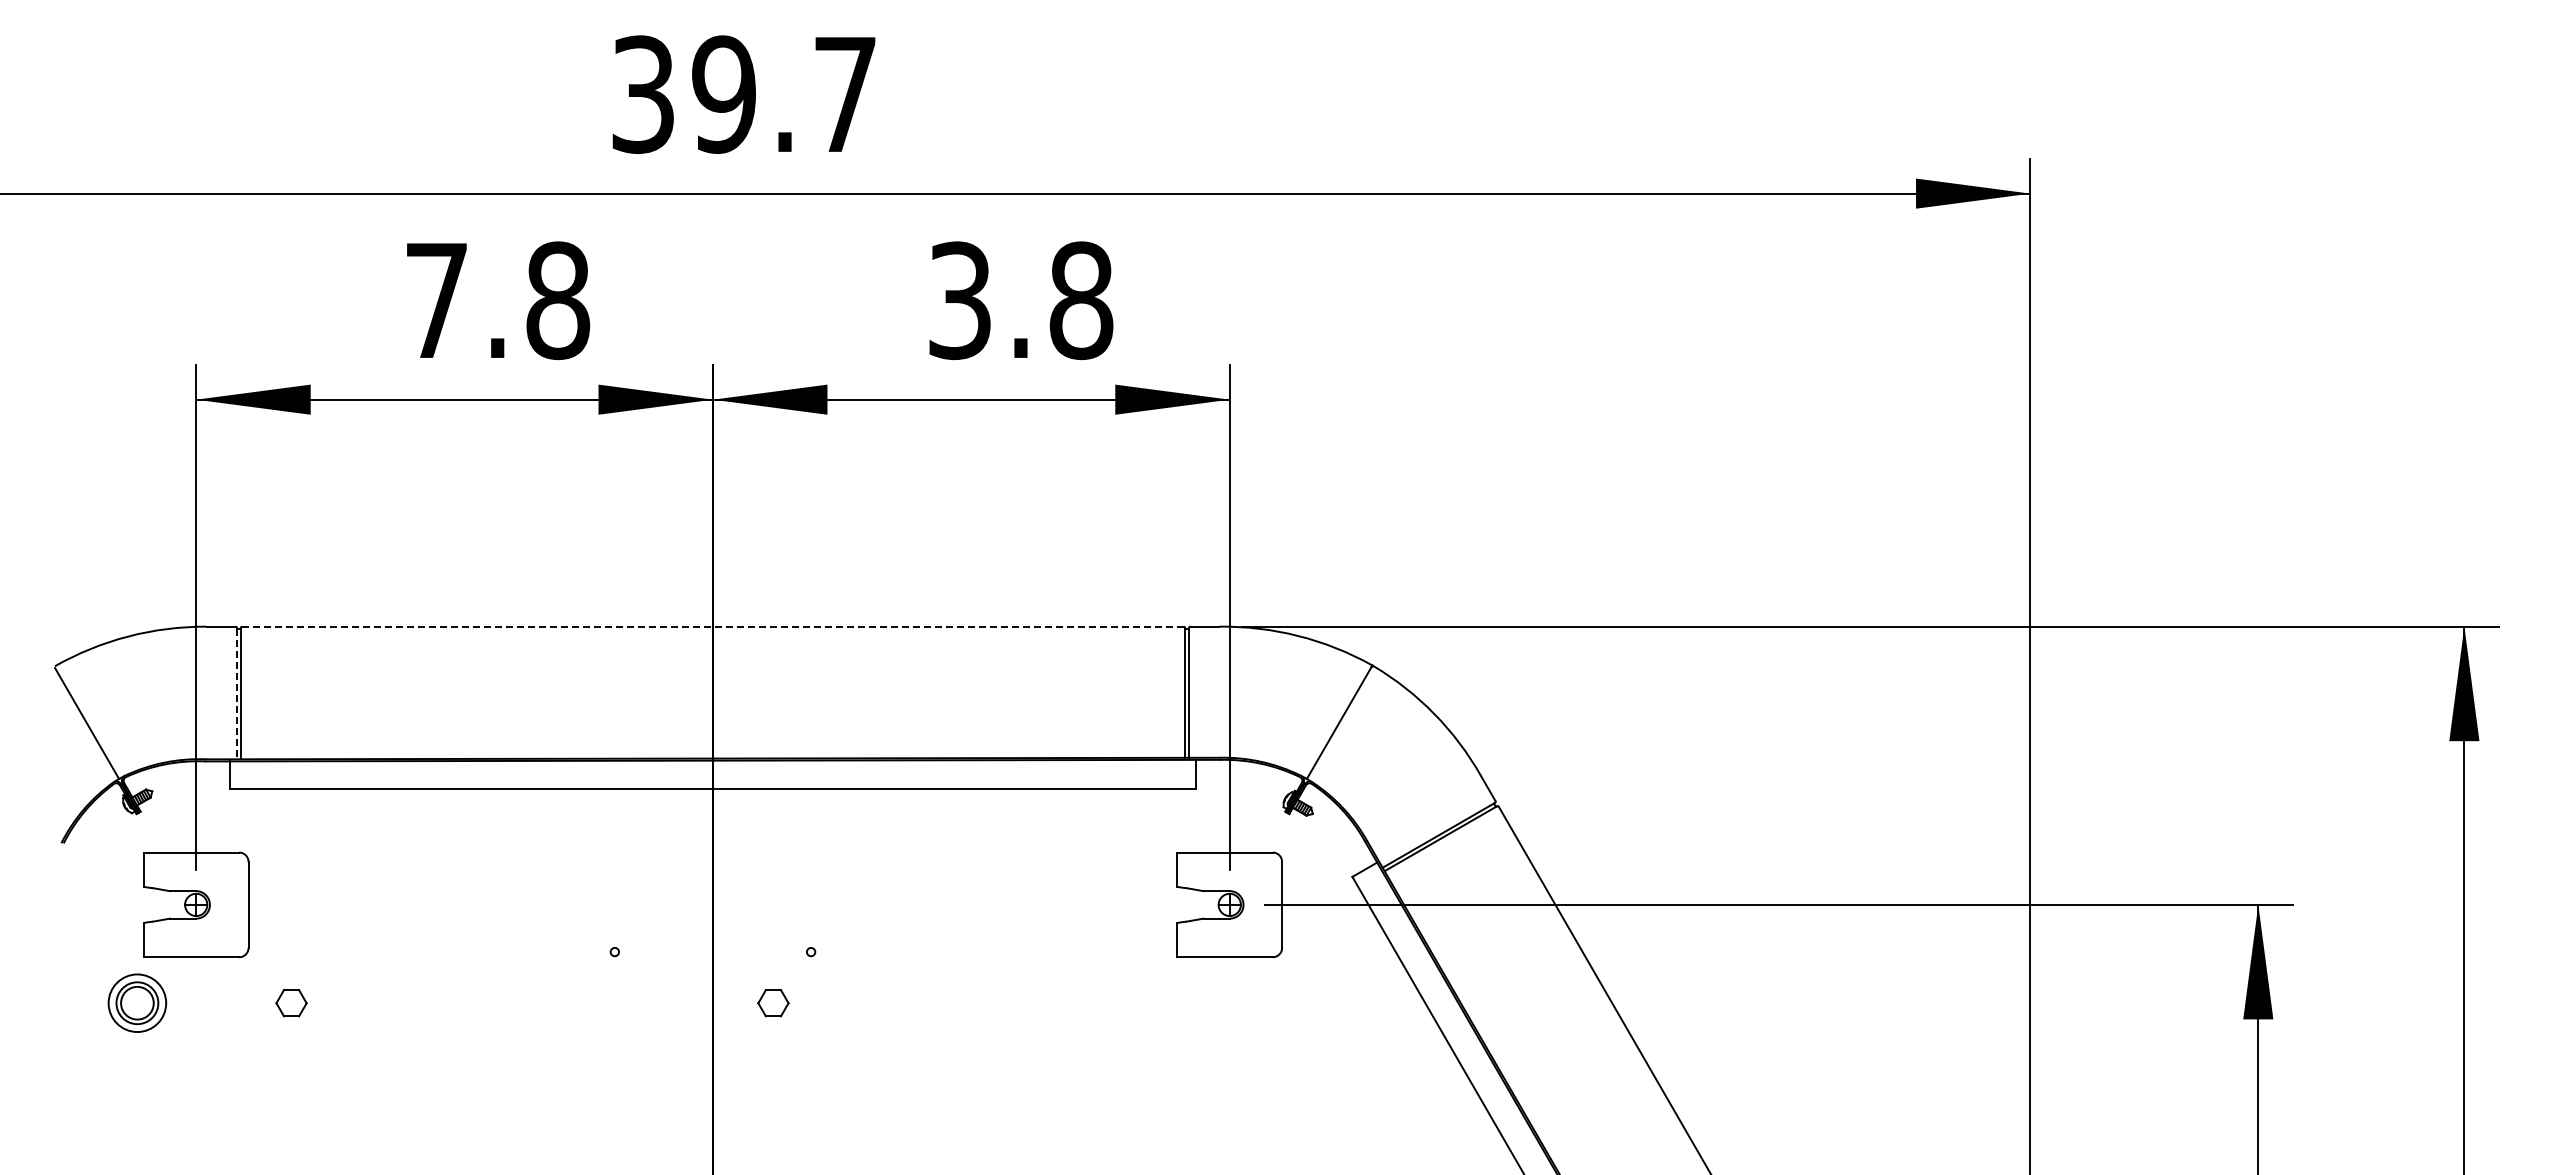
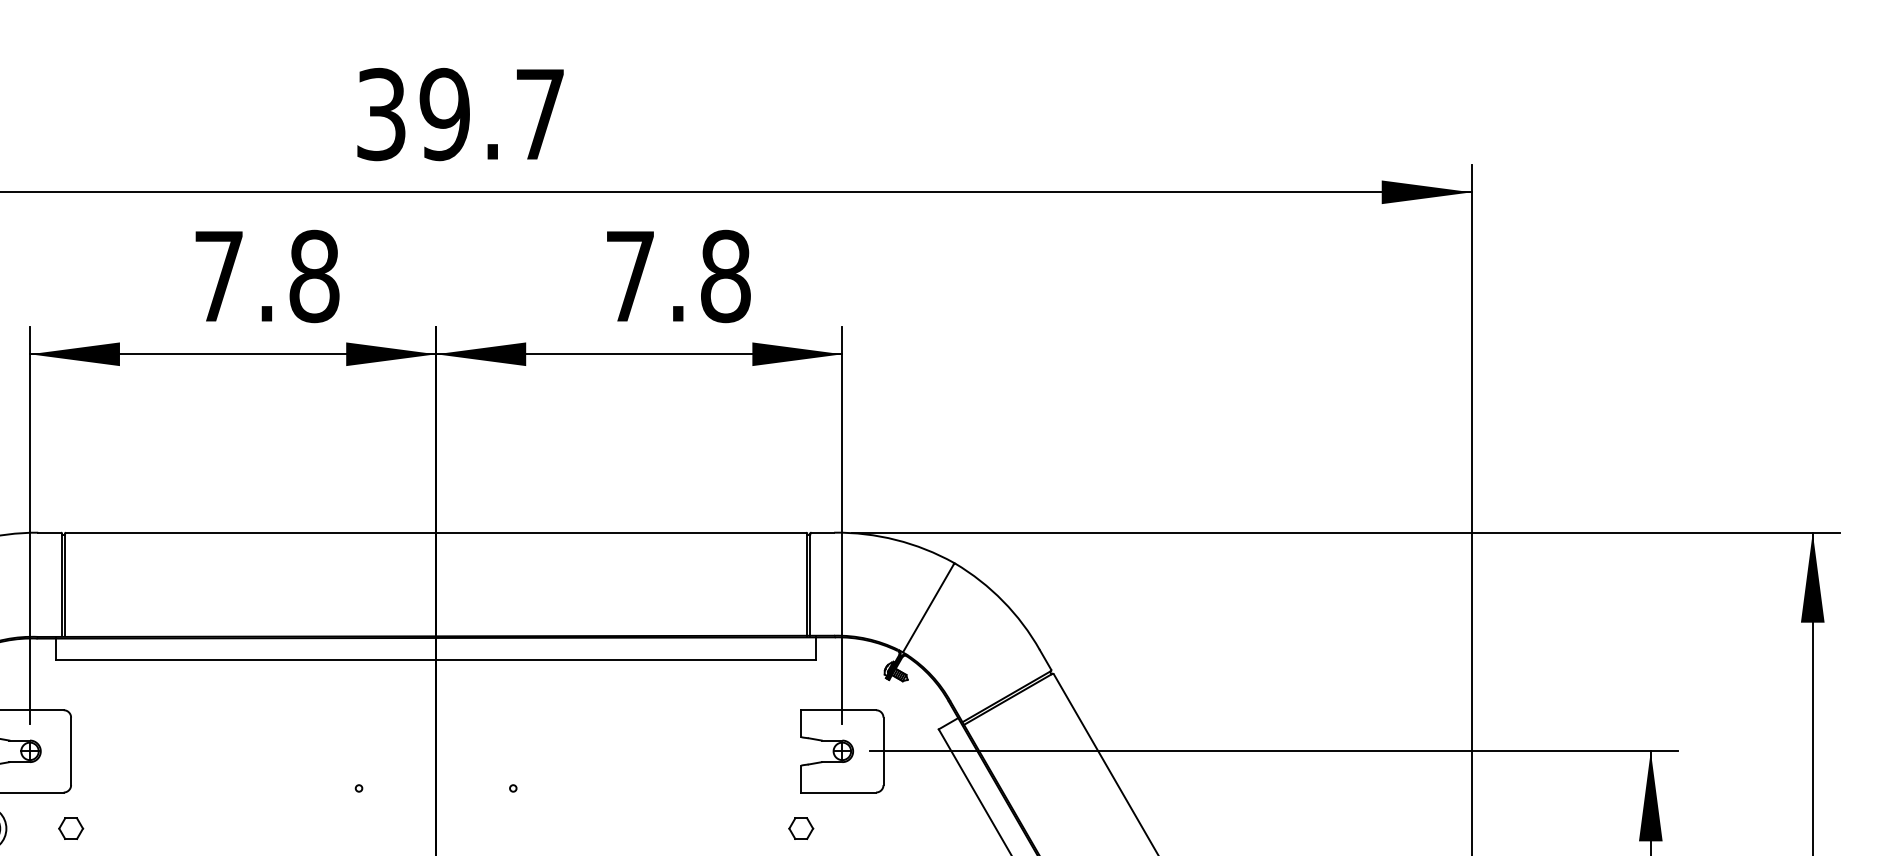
text: (959, 300) -> (629, 276), 3.8 -> 7.8
line: (713, 626) -> (436, 532), dashed -> solid
line: (236, 693) -> (61, 585), dashed -> solid
part: (291, 1003) -> (71, 828), moved
part: (773, 1003) -> (801, 828), moved

